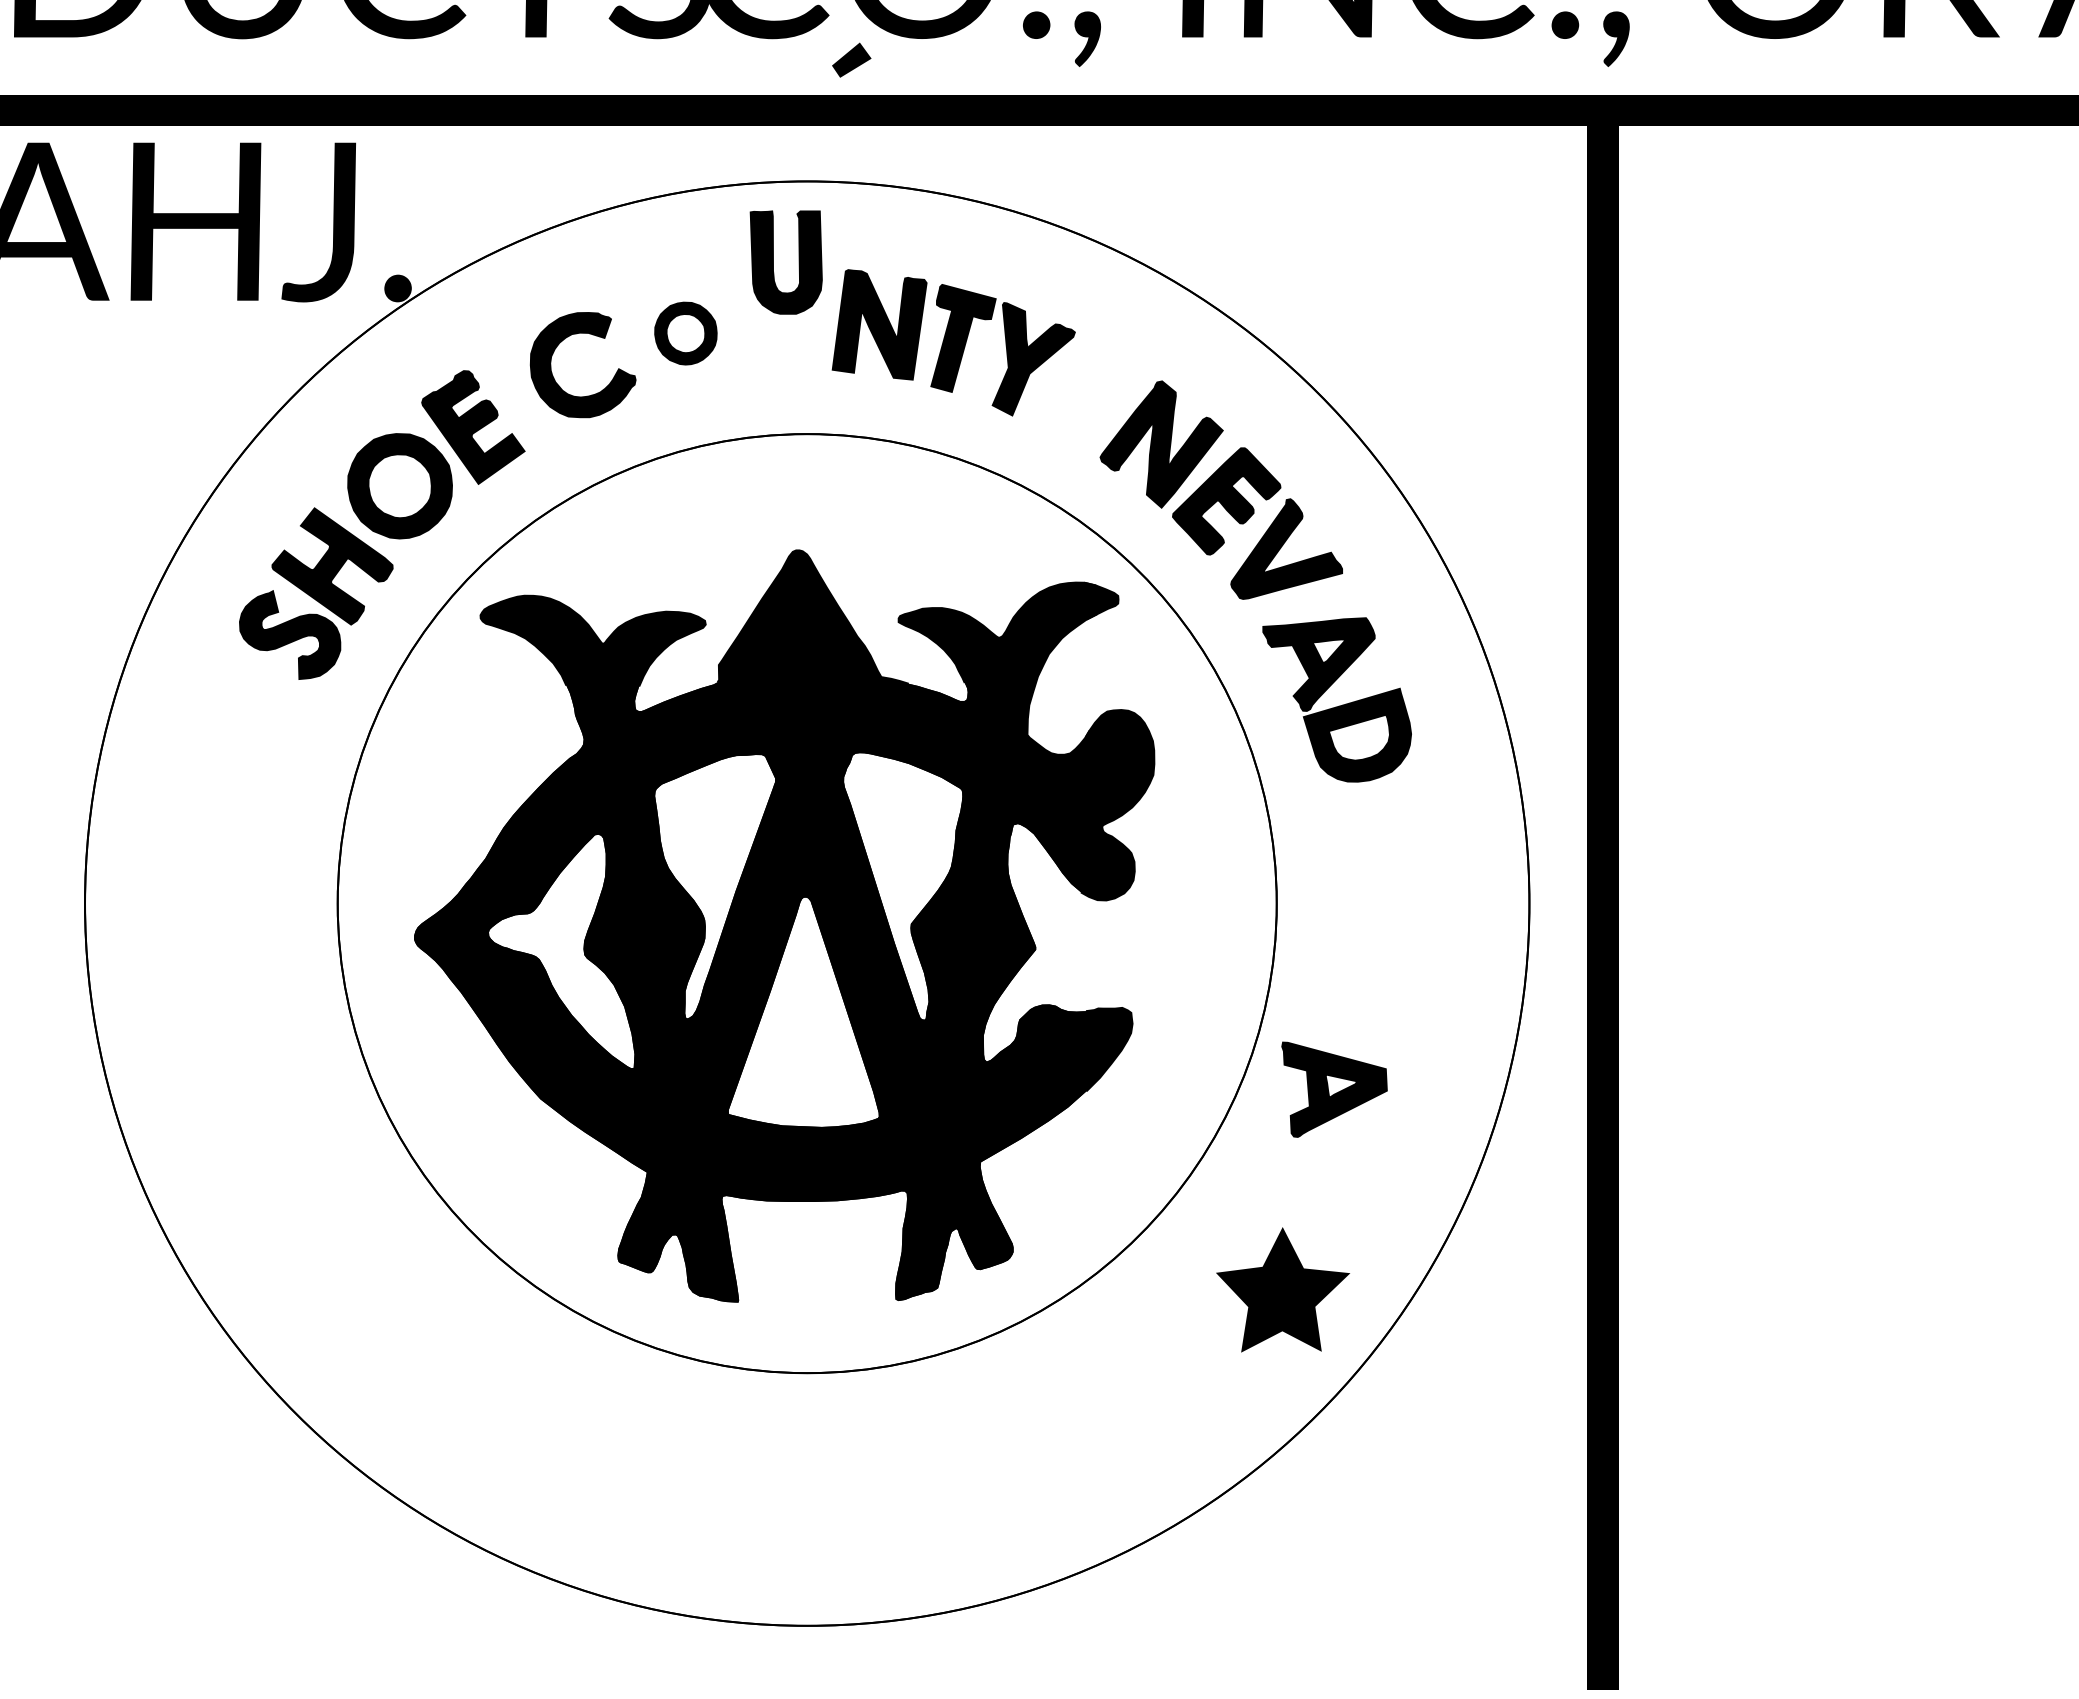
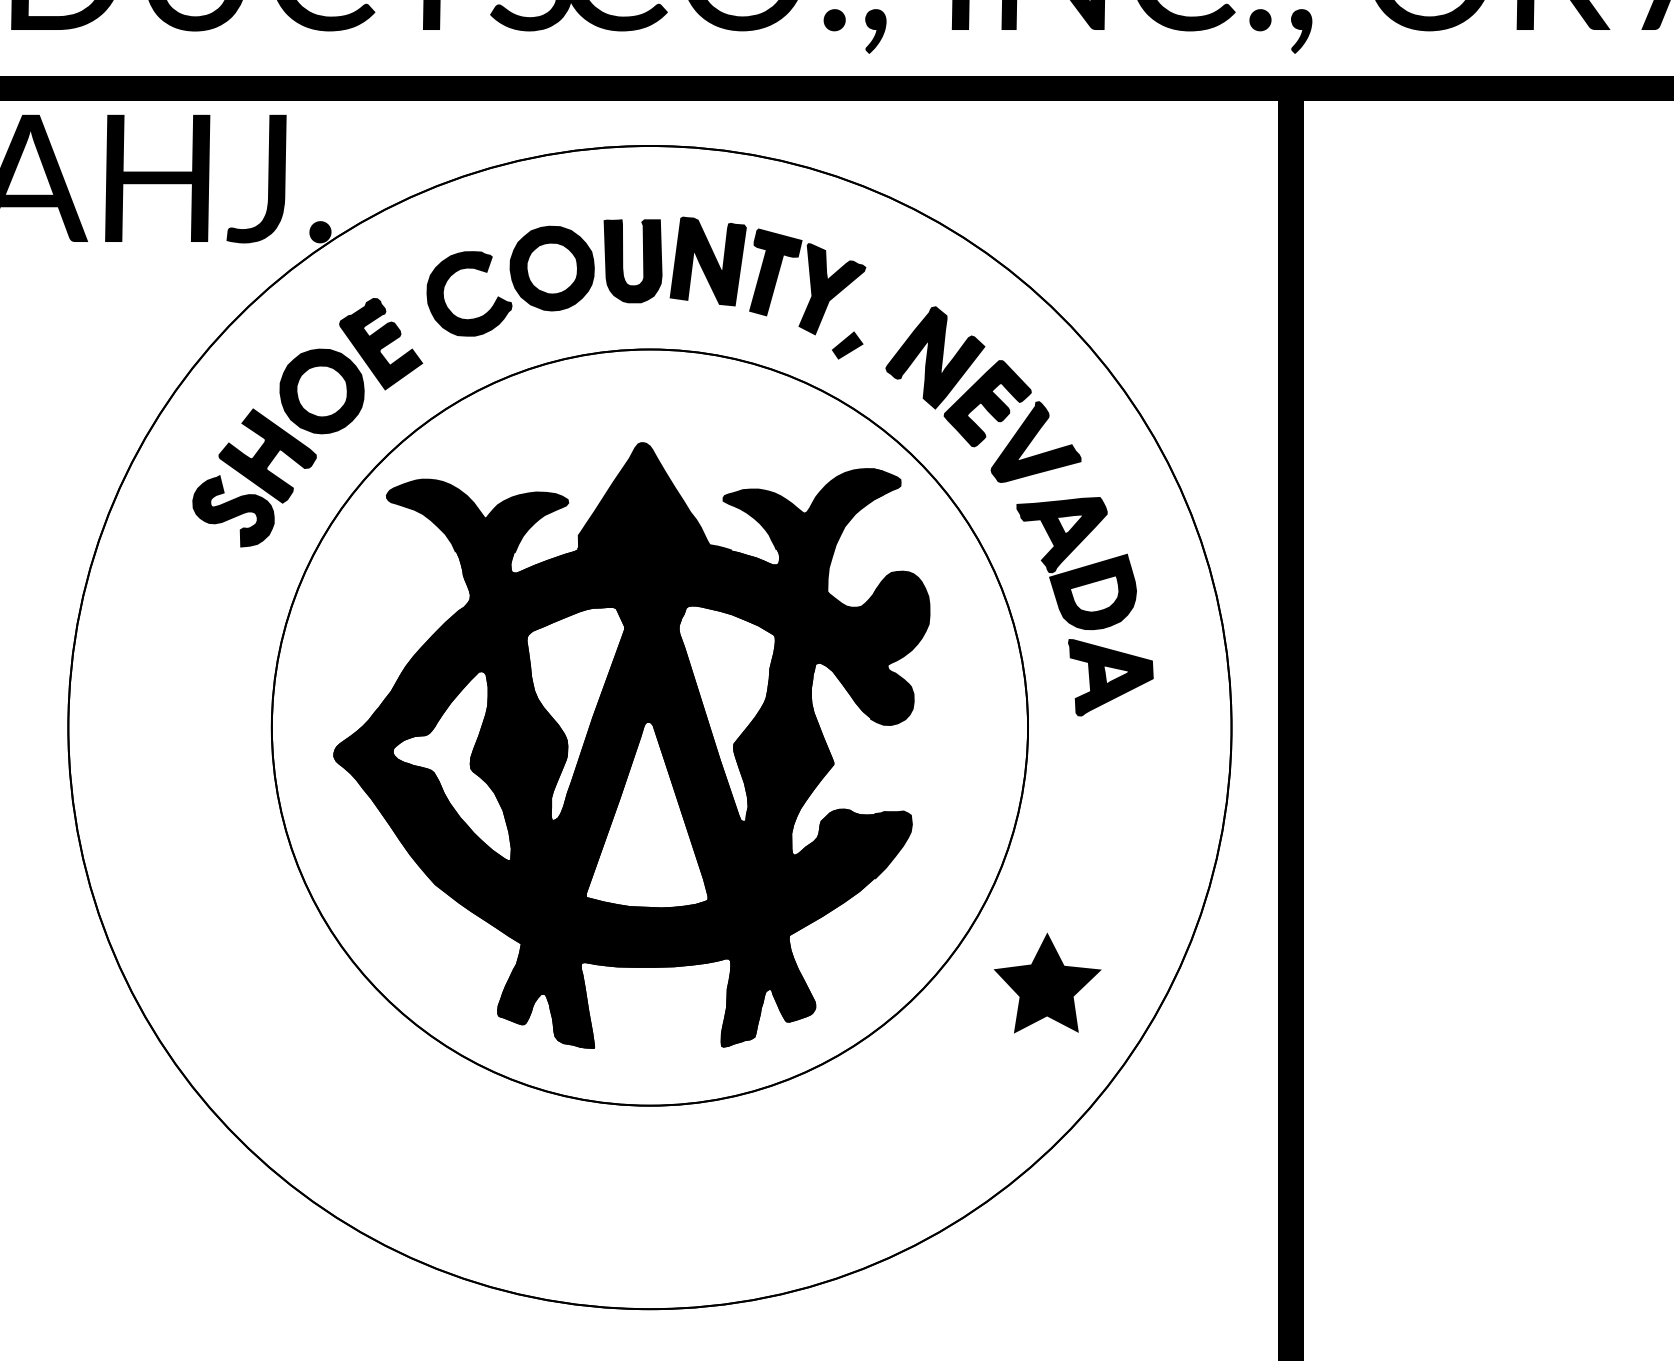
part: (851, 59) -> (847, 344), moved
part: (773, 262) -> (622, 261), moved
part: (685, 333) -> (551, 268), size x1.67
part: (1334, 1089) -> (1110, 677), moved
part: (1282, 1289) -> (1047, 982), moved

